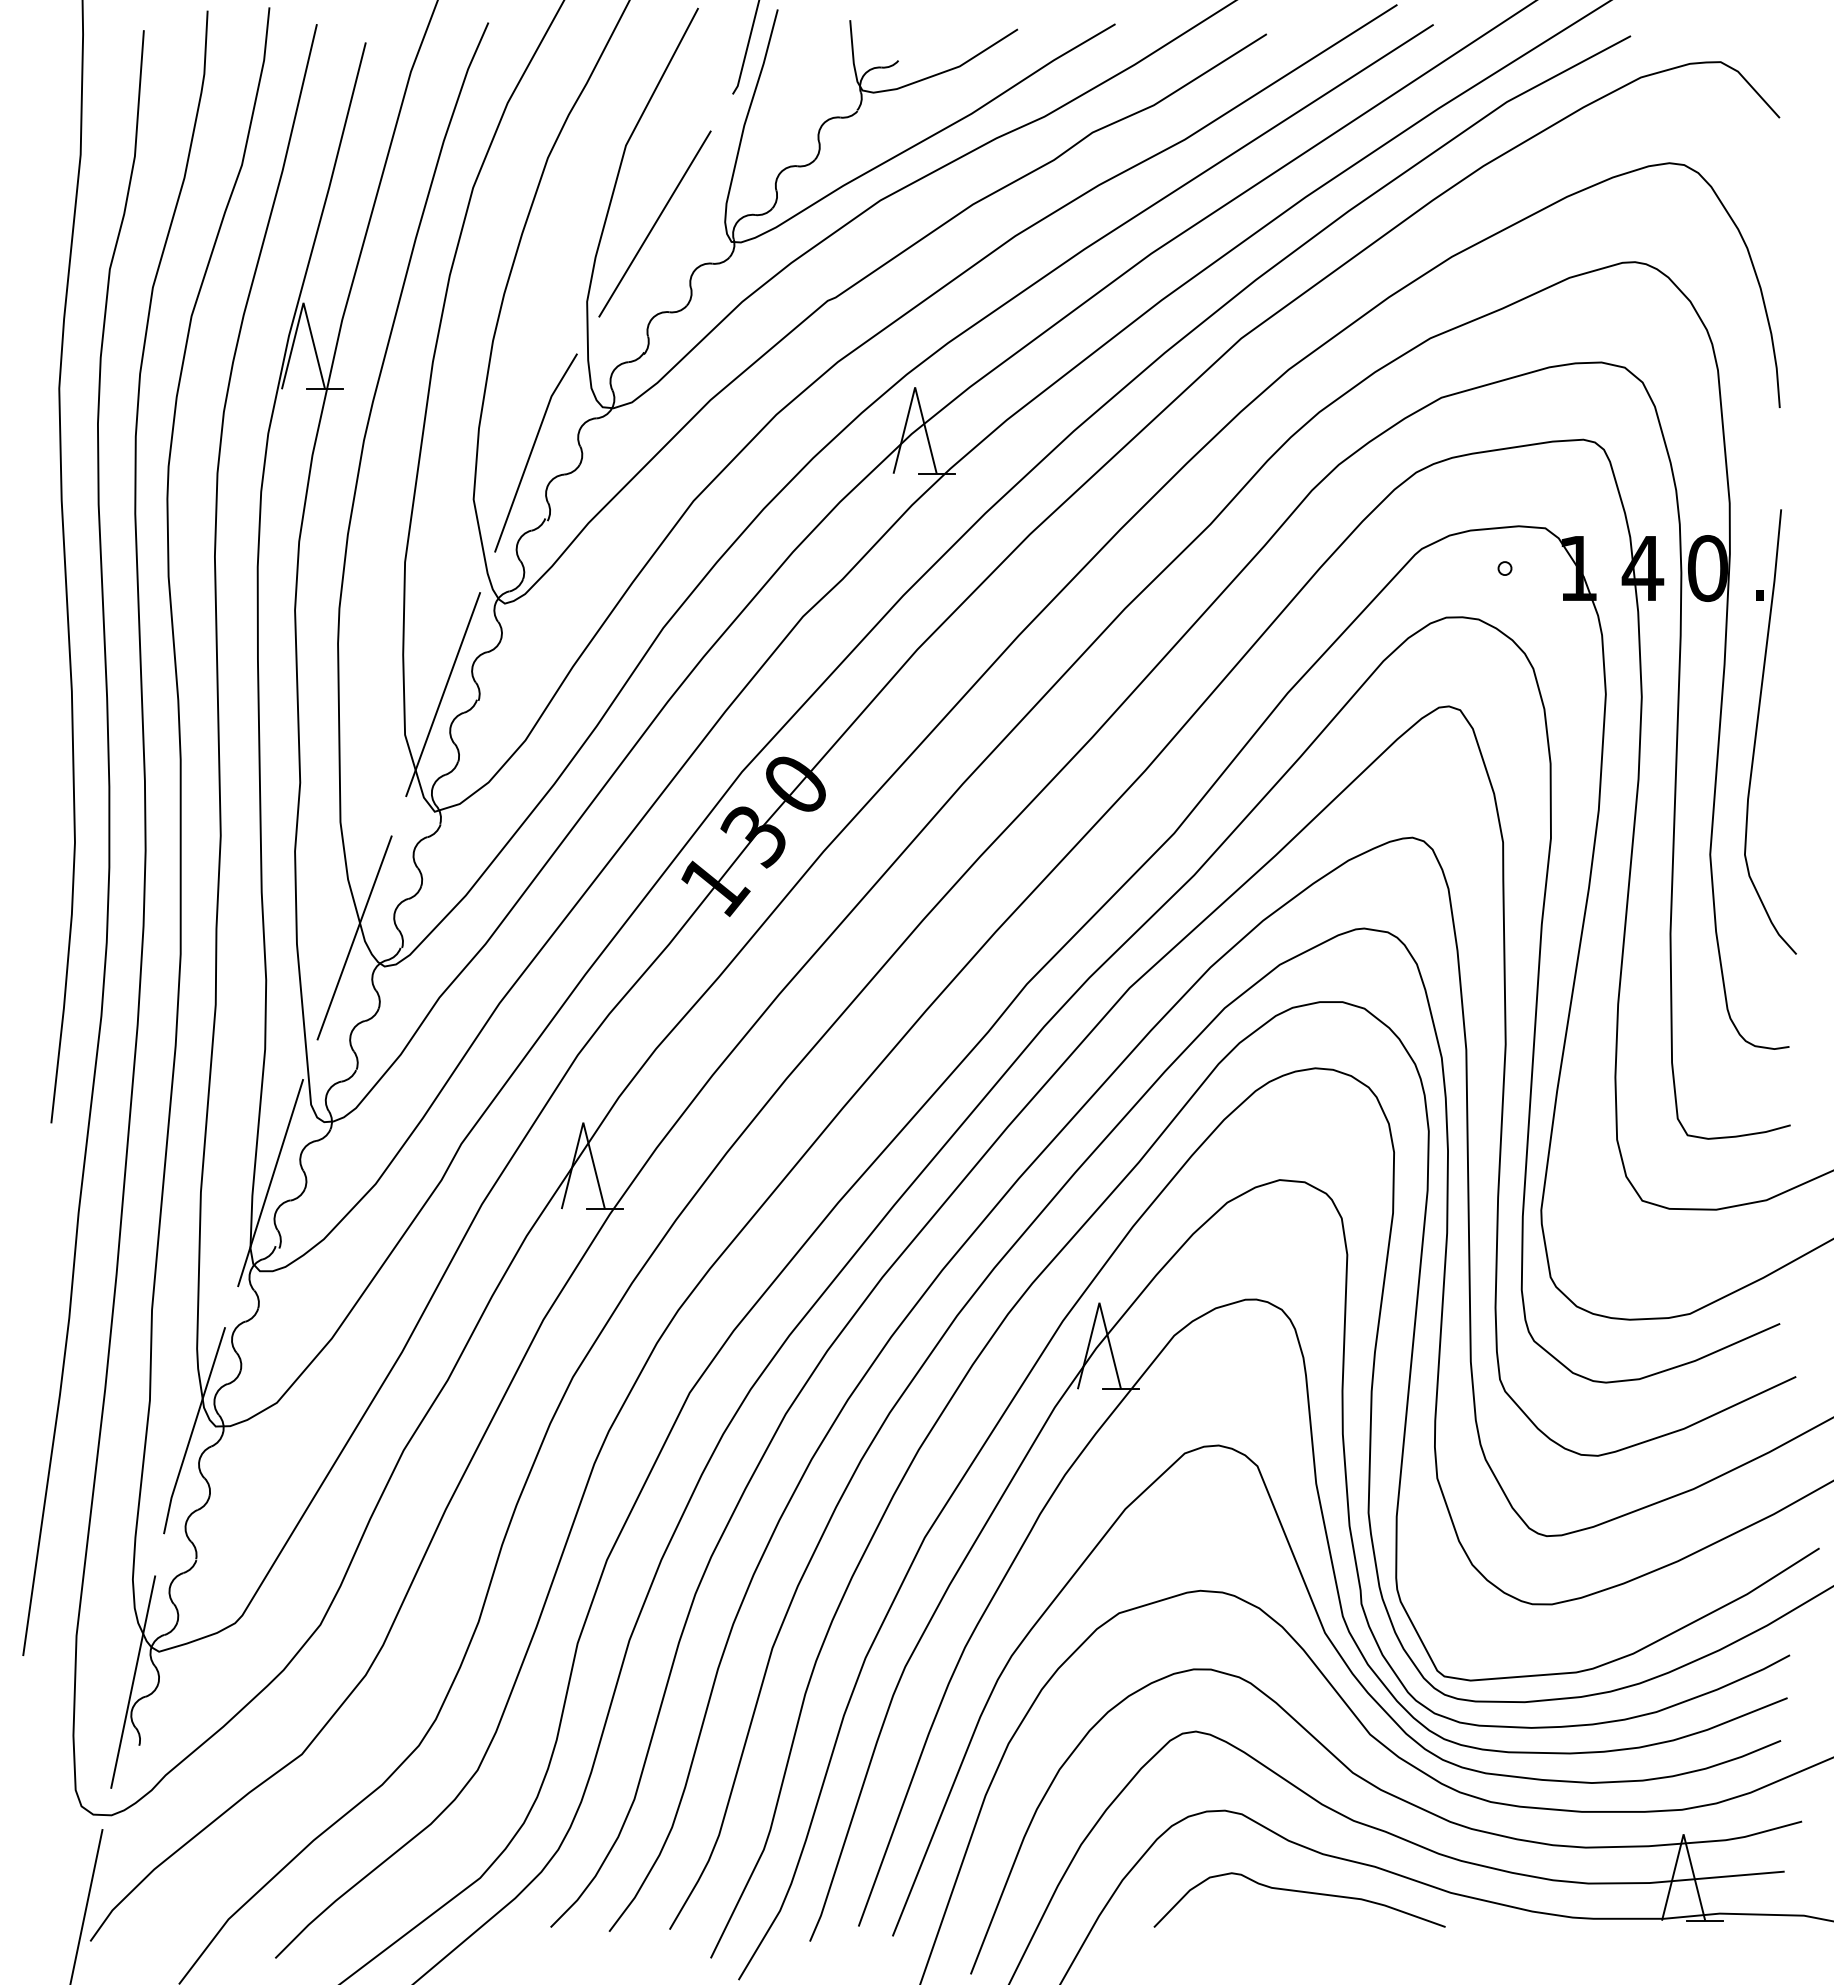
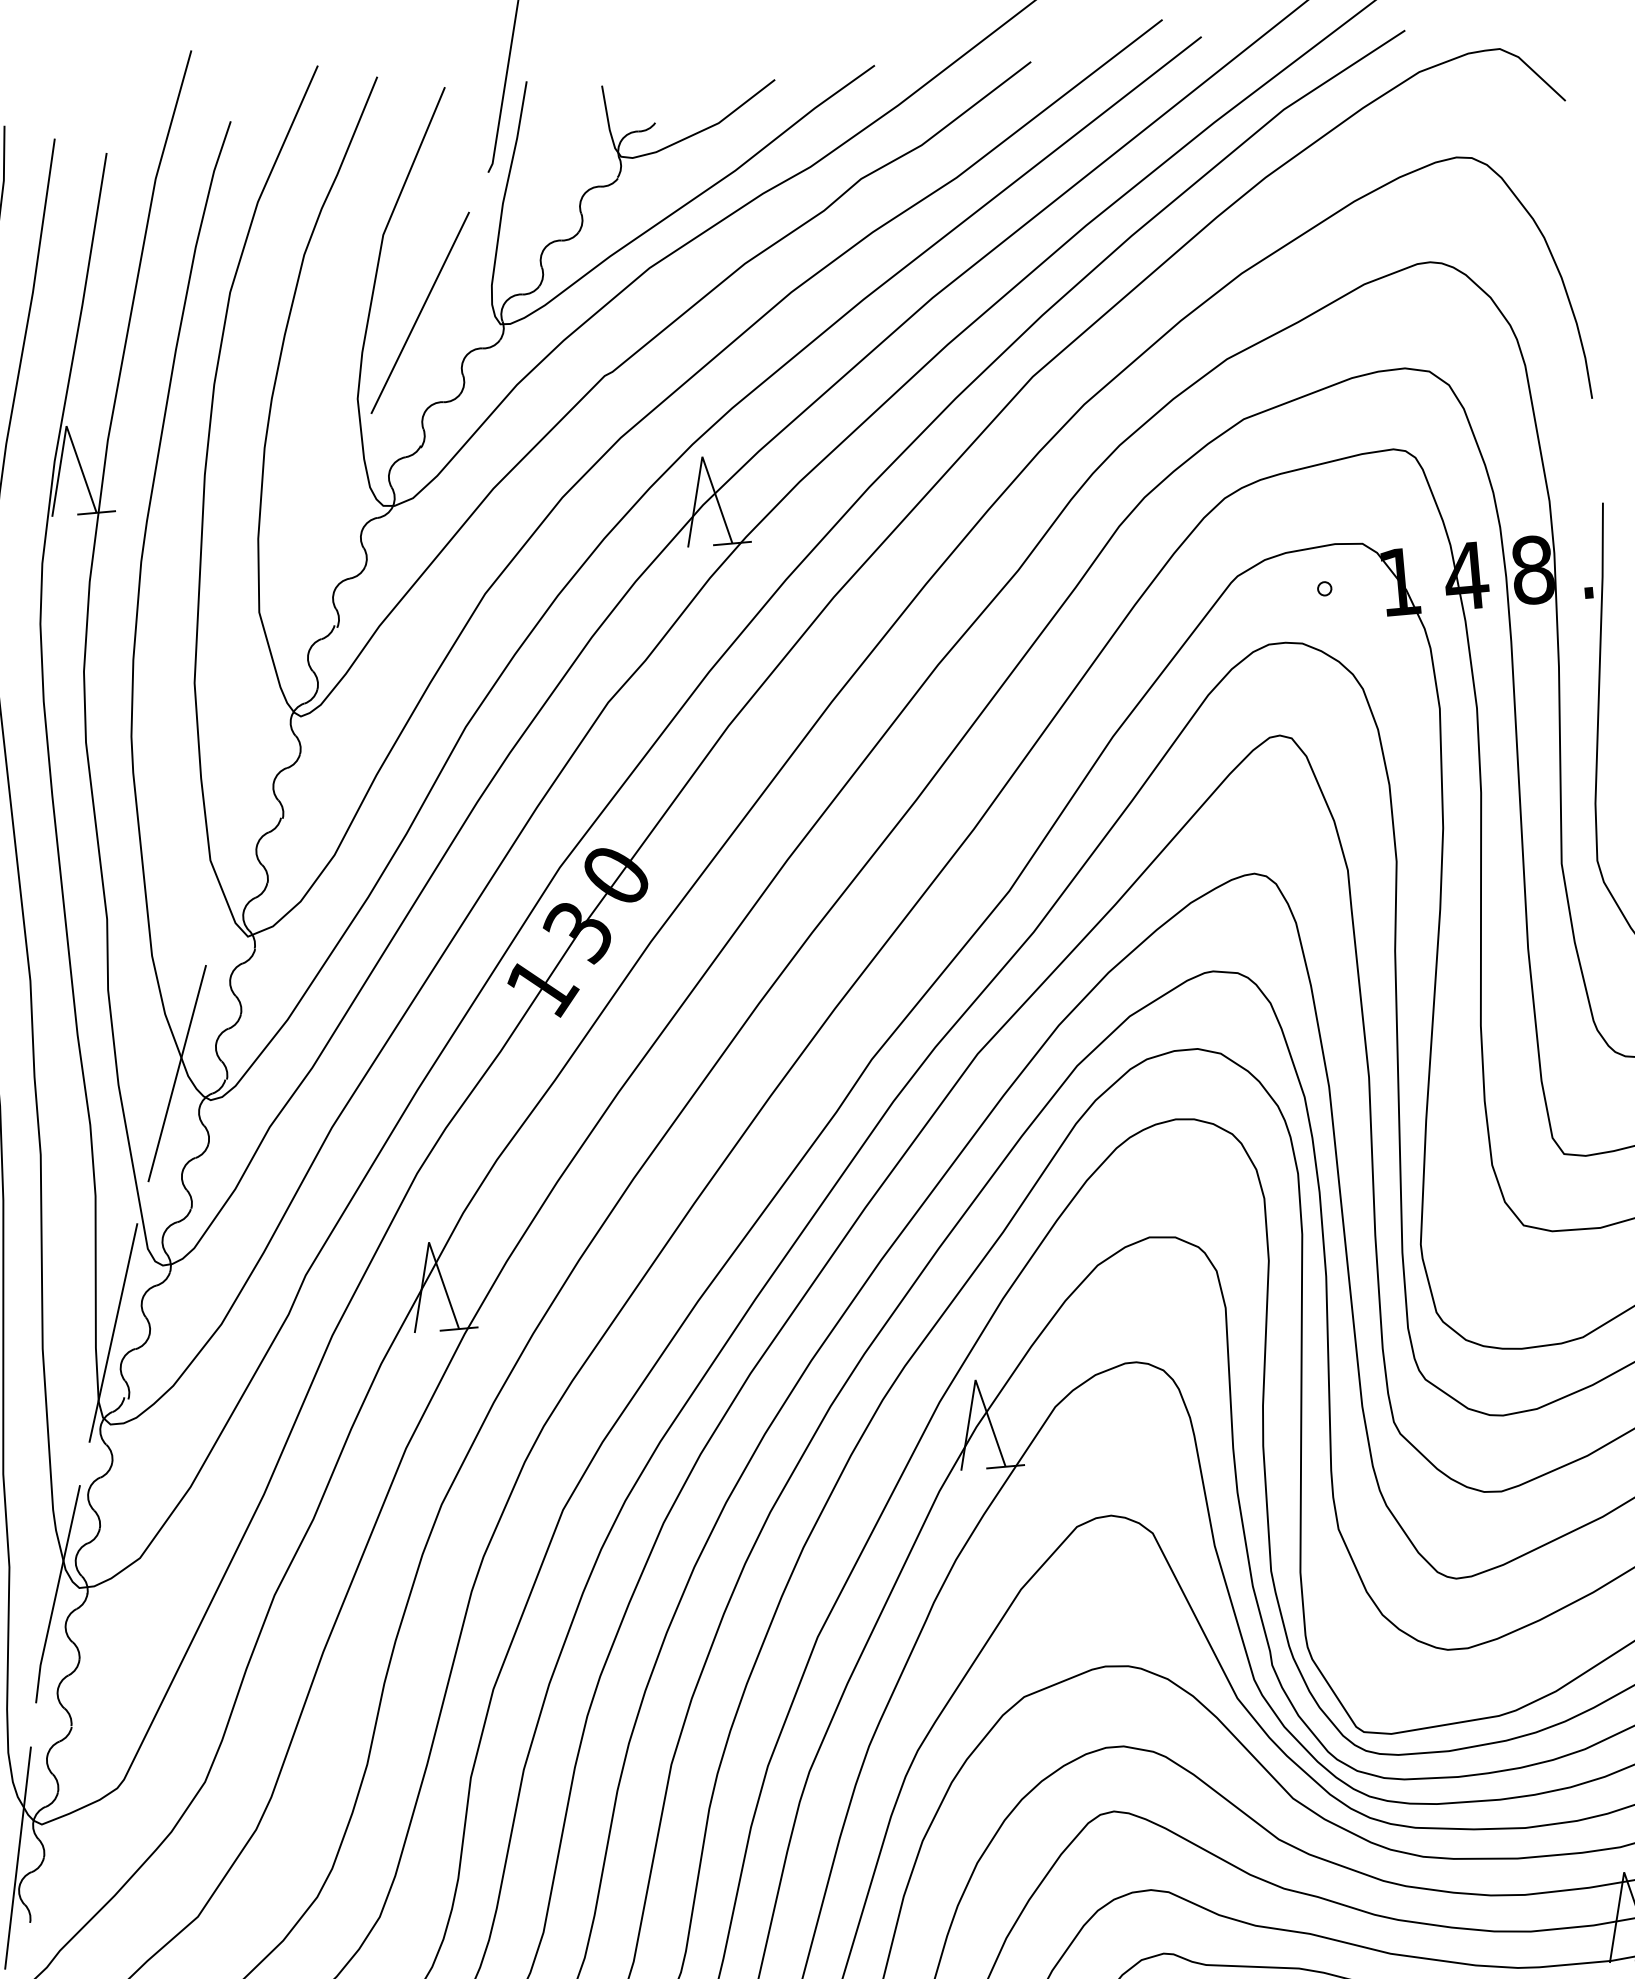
line: (532, 452) -> (315, 558), removed
text: (1707, 568) -> (1532, 570), 0 -> 8
line: (443, 694) -> (246, 815), removed

